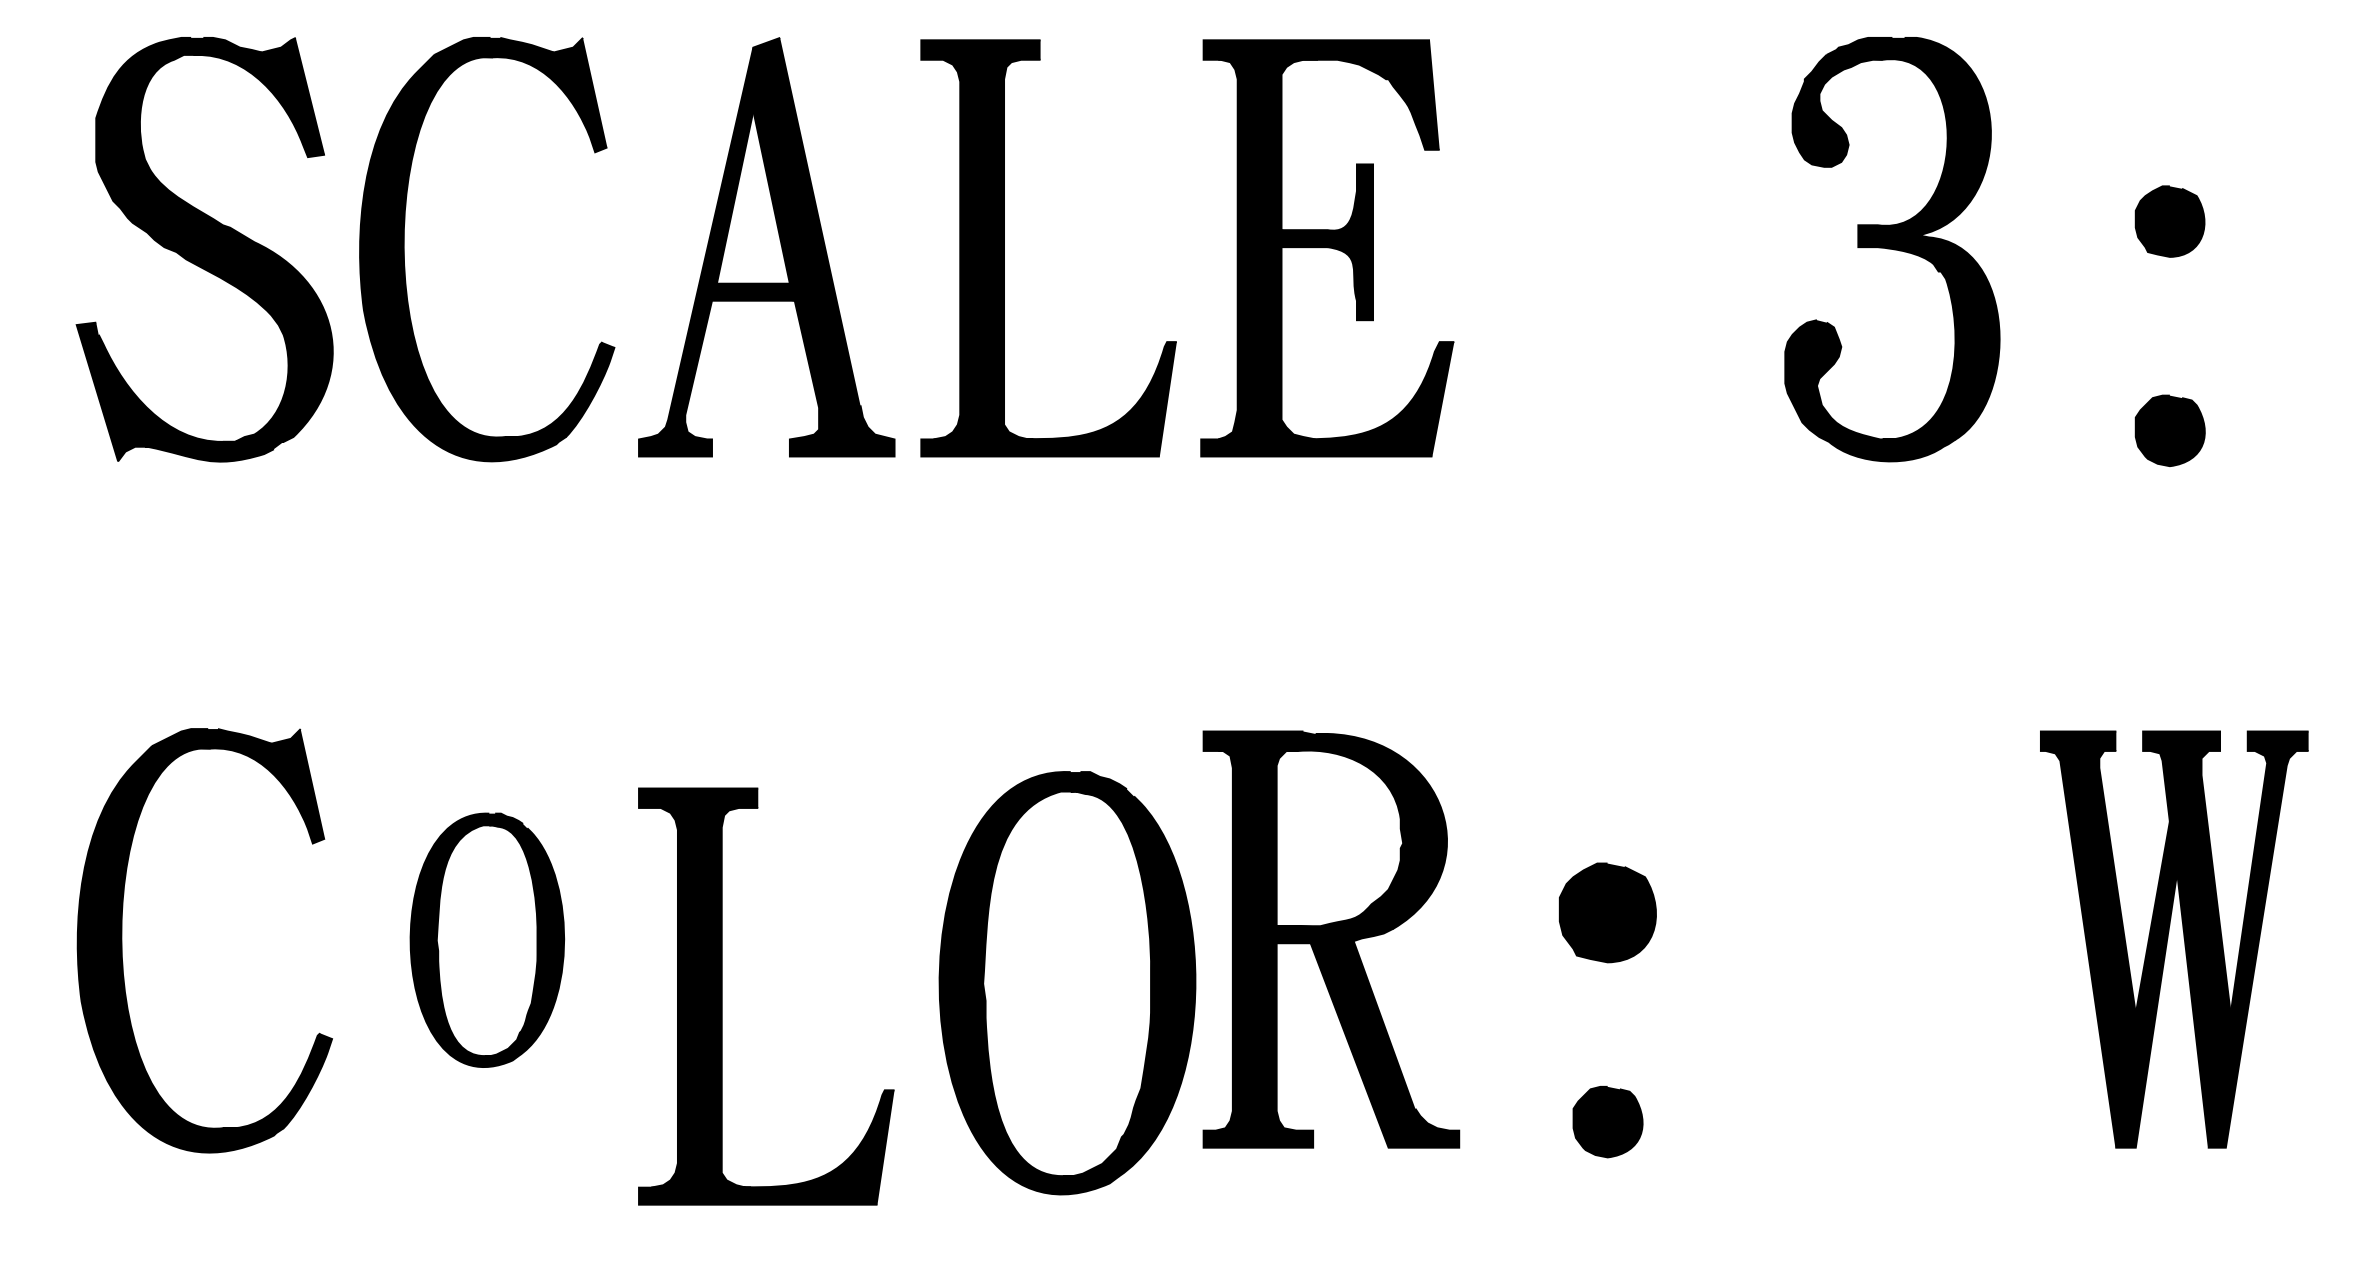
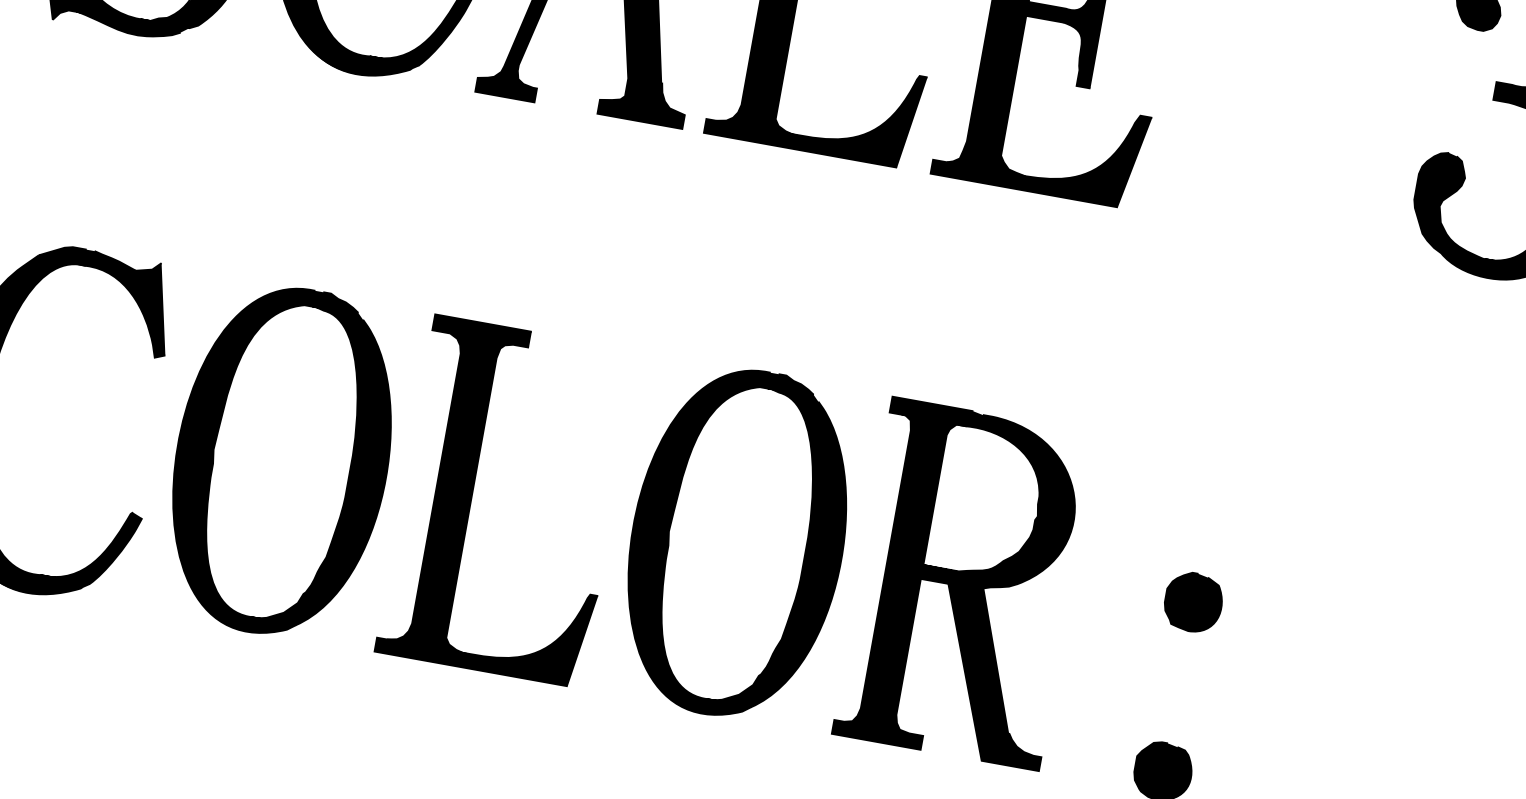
part: (1607, 912) -> (1193, 602), size x0.71
part: (487, 940) -> (282, 461), size x1.67
part: (1067, 983) -> (737, 543), moved
part: (722, 996) -> (472, 495), moved

